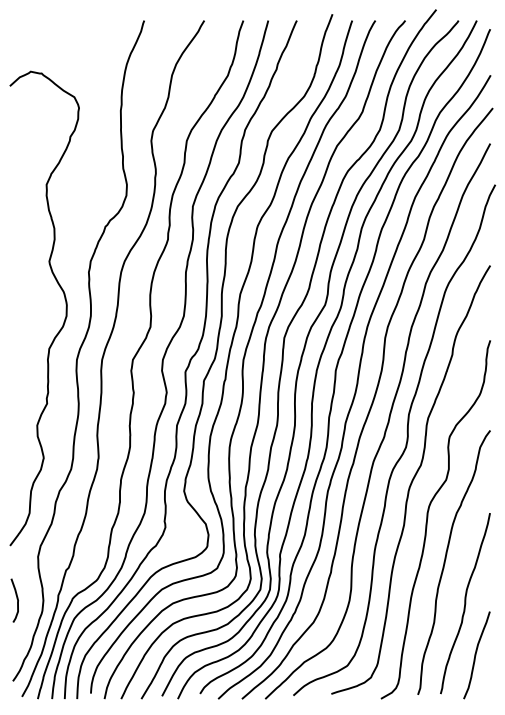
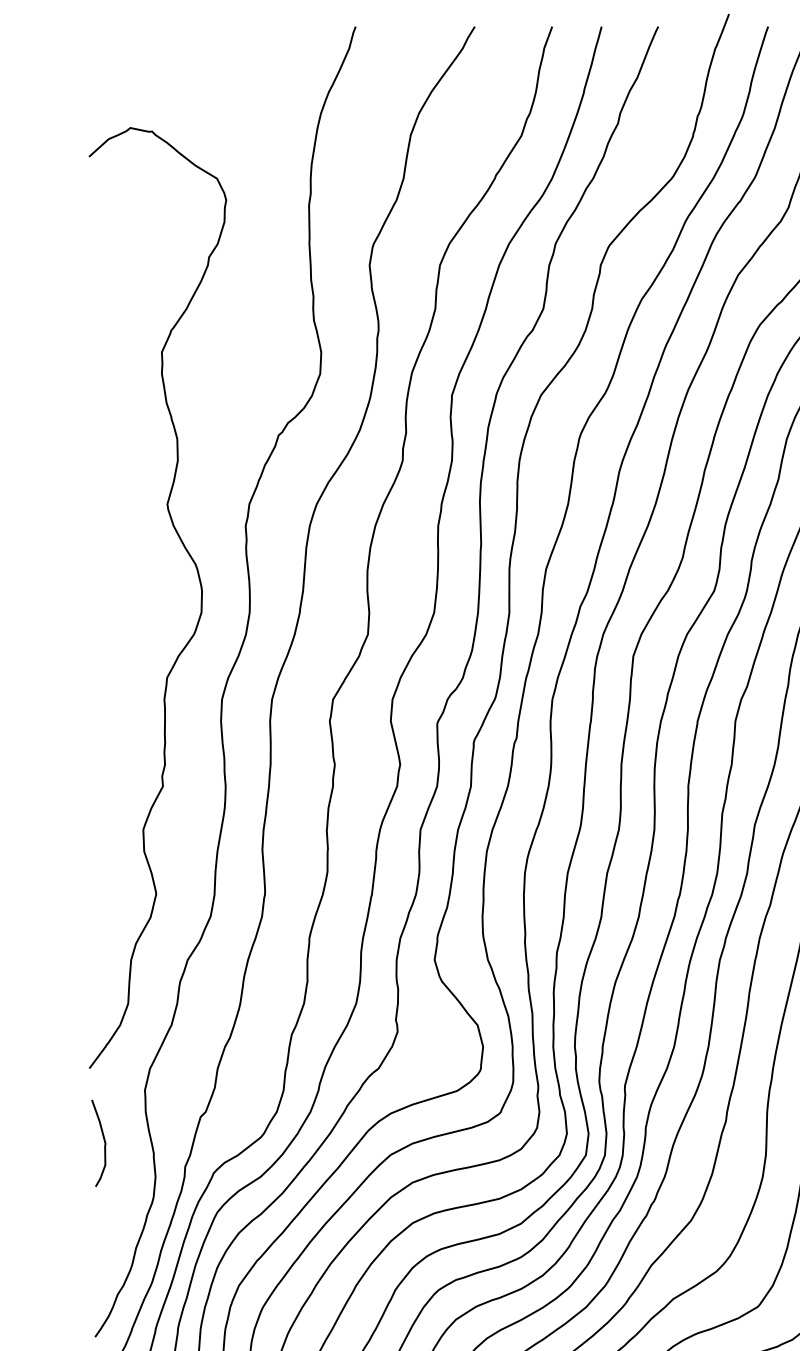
curve: (16, 598) -> (102, 1139), moved

